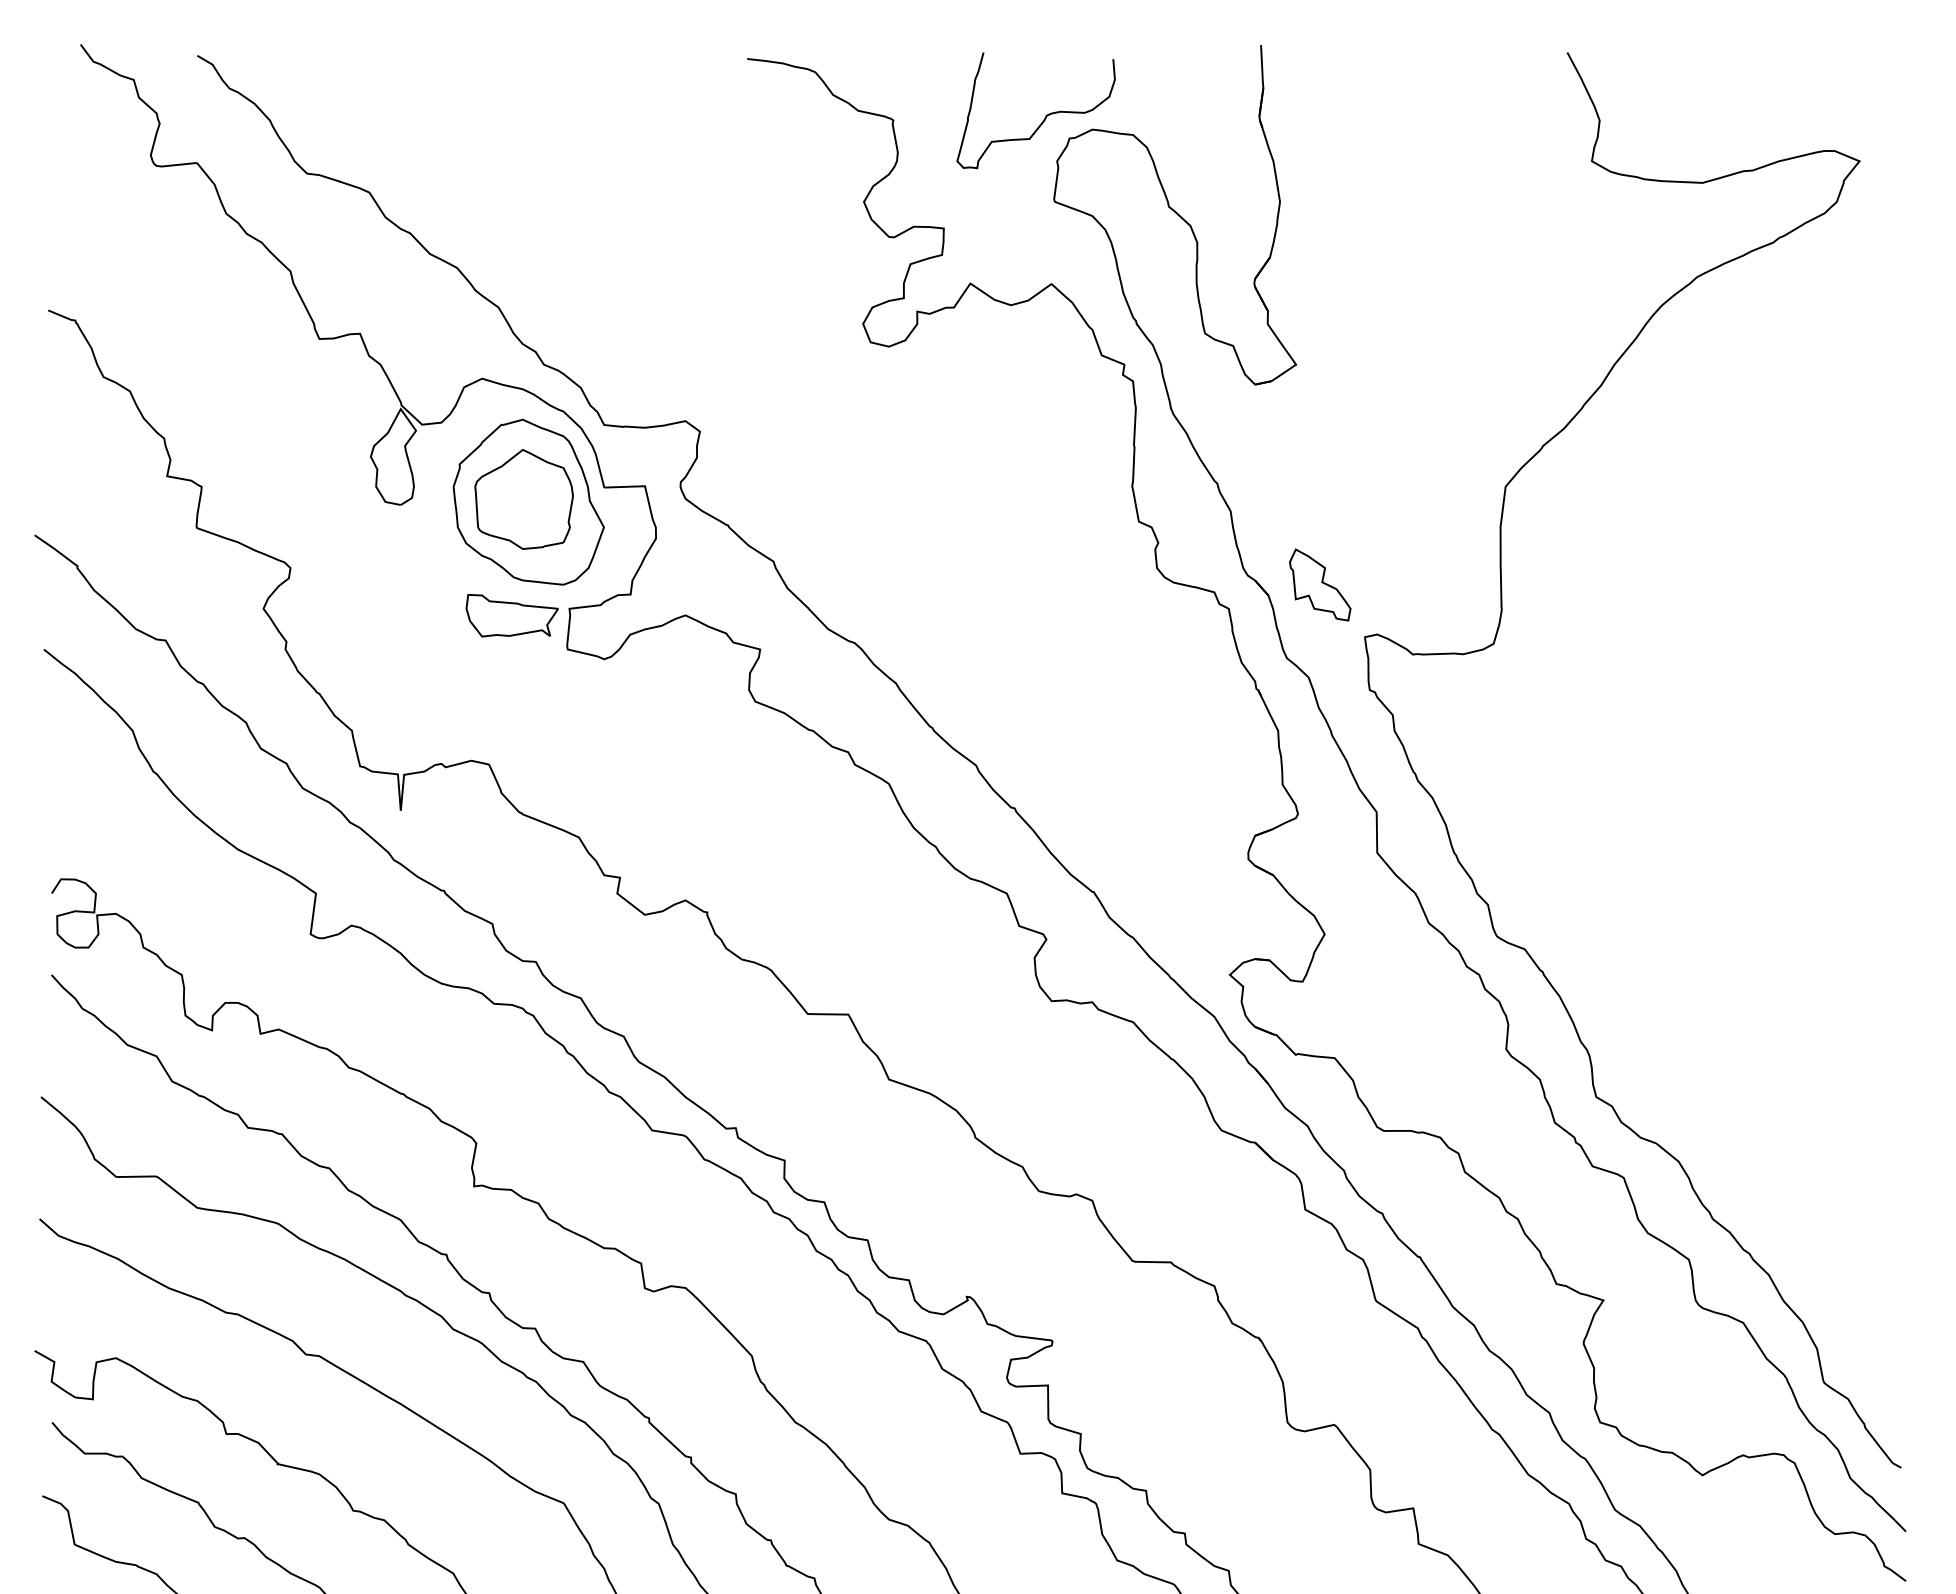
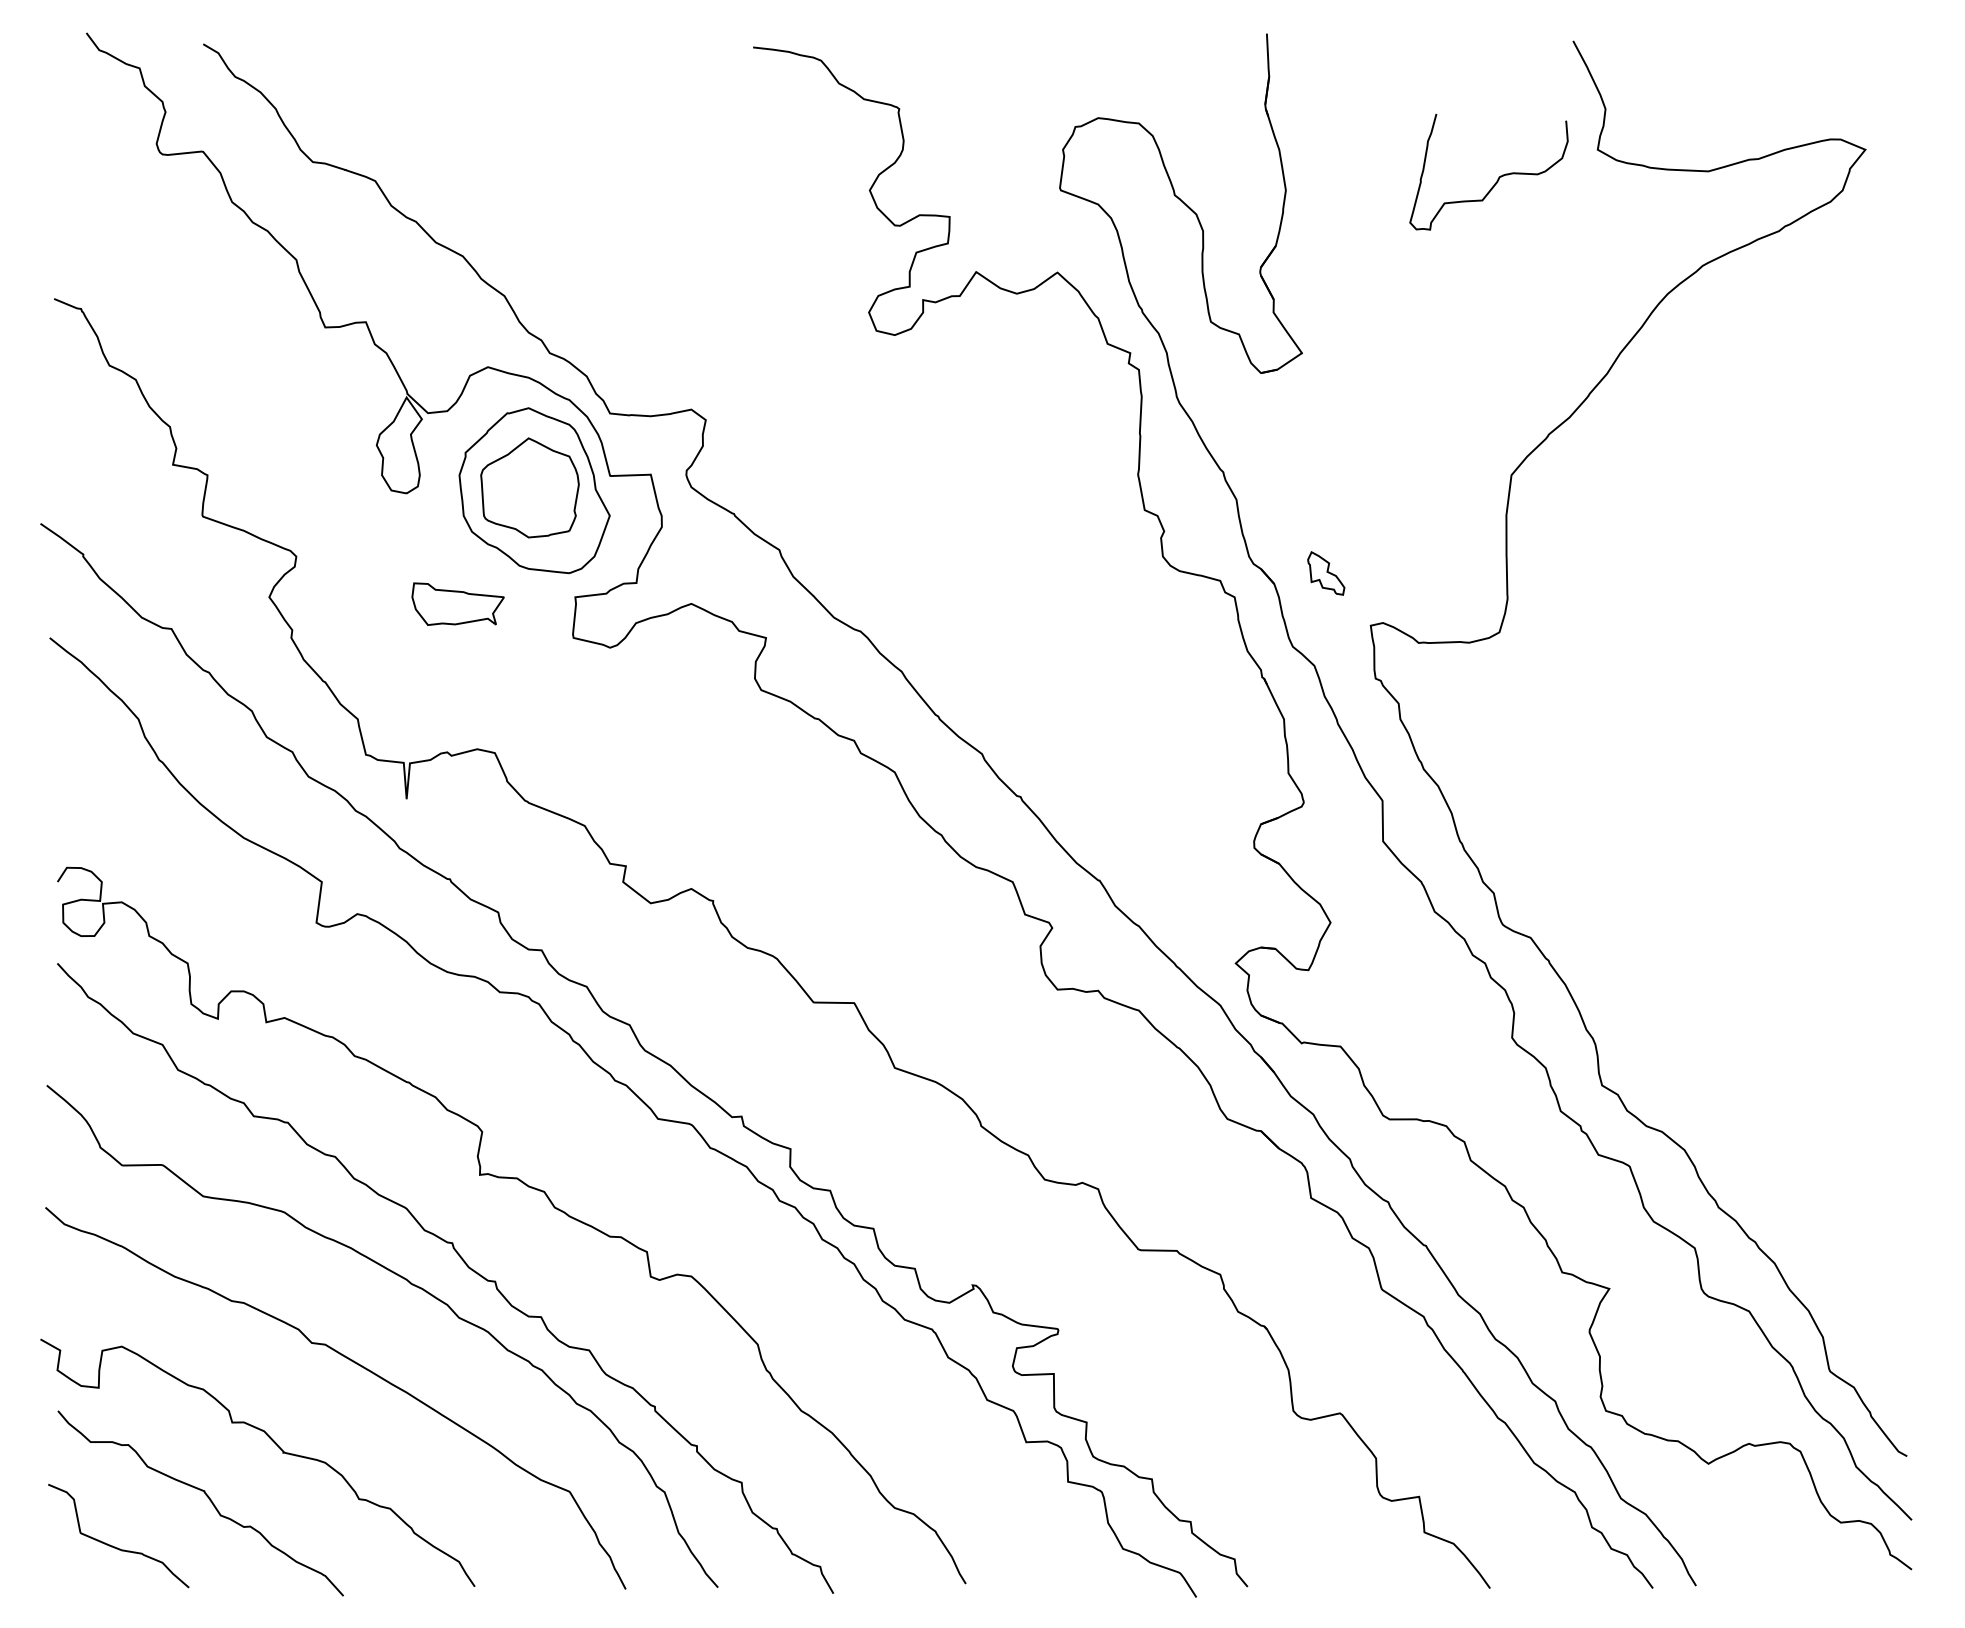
curve: (1045, 116) -> (1498, 177), moved
part: (1320, 585) -> (1326, 573), size x0.6
part: (511, 615) -> (457, 603), moved

